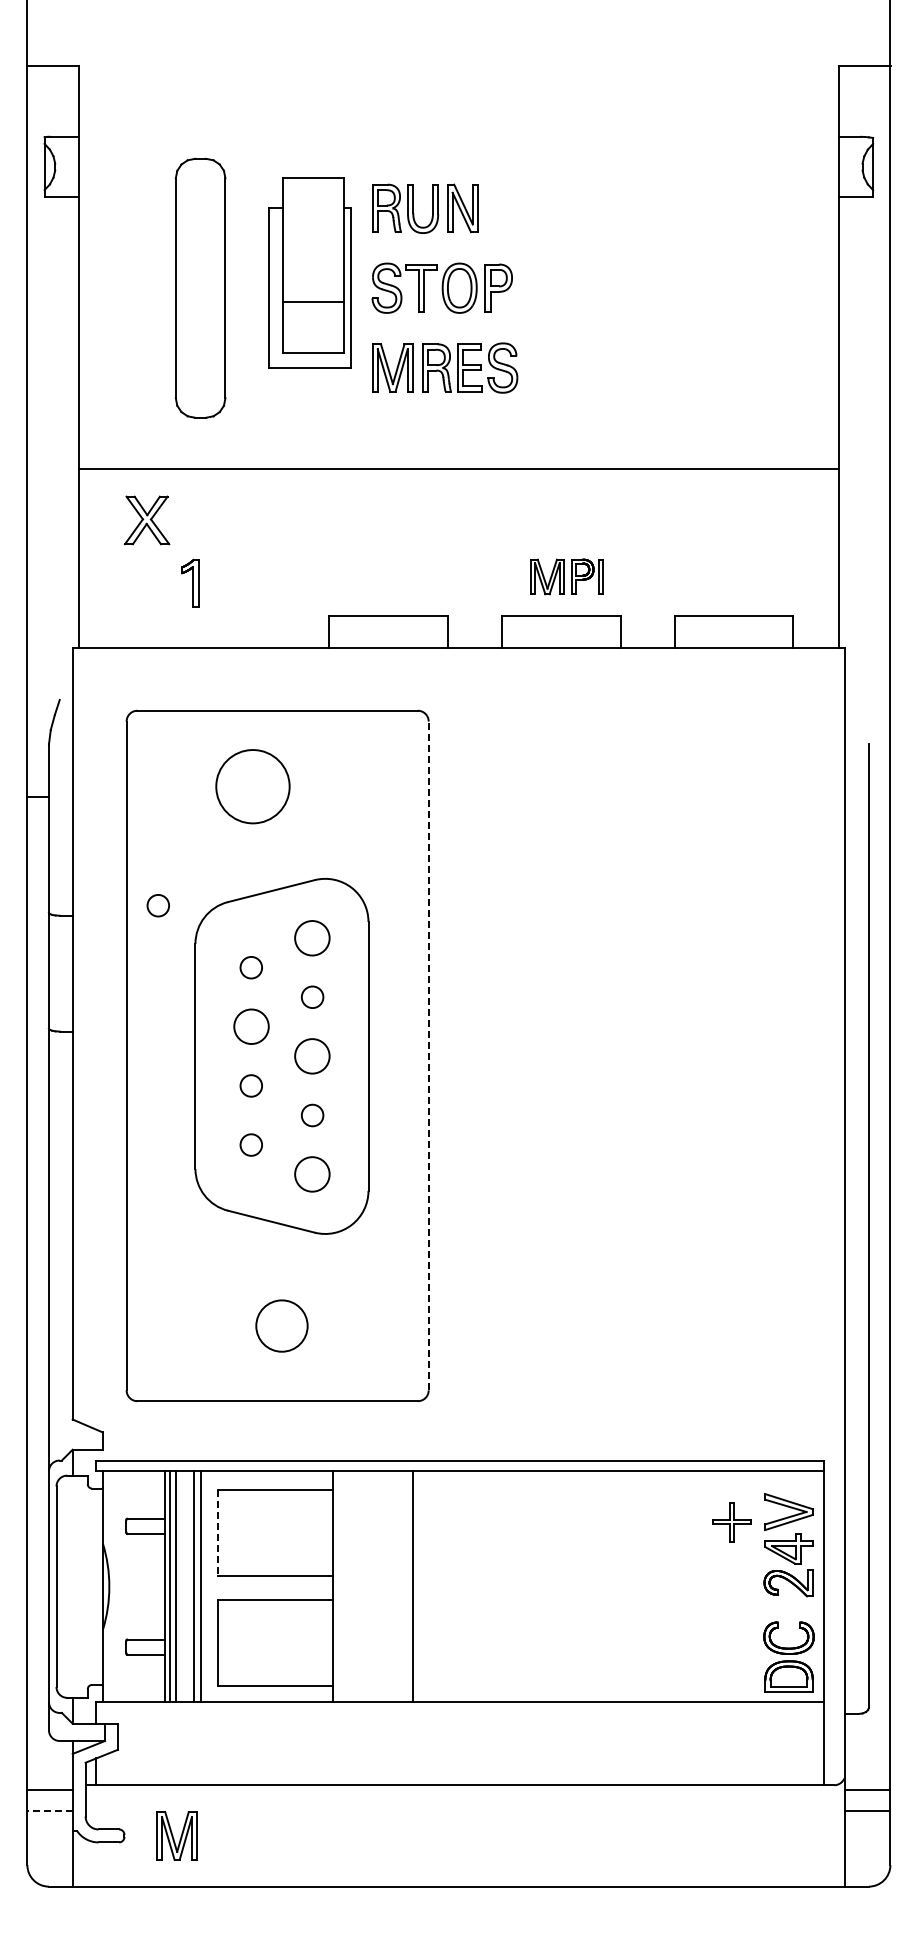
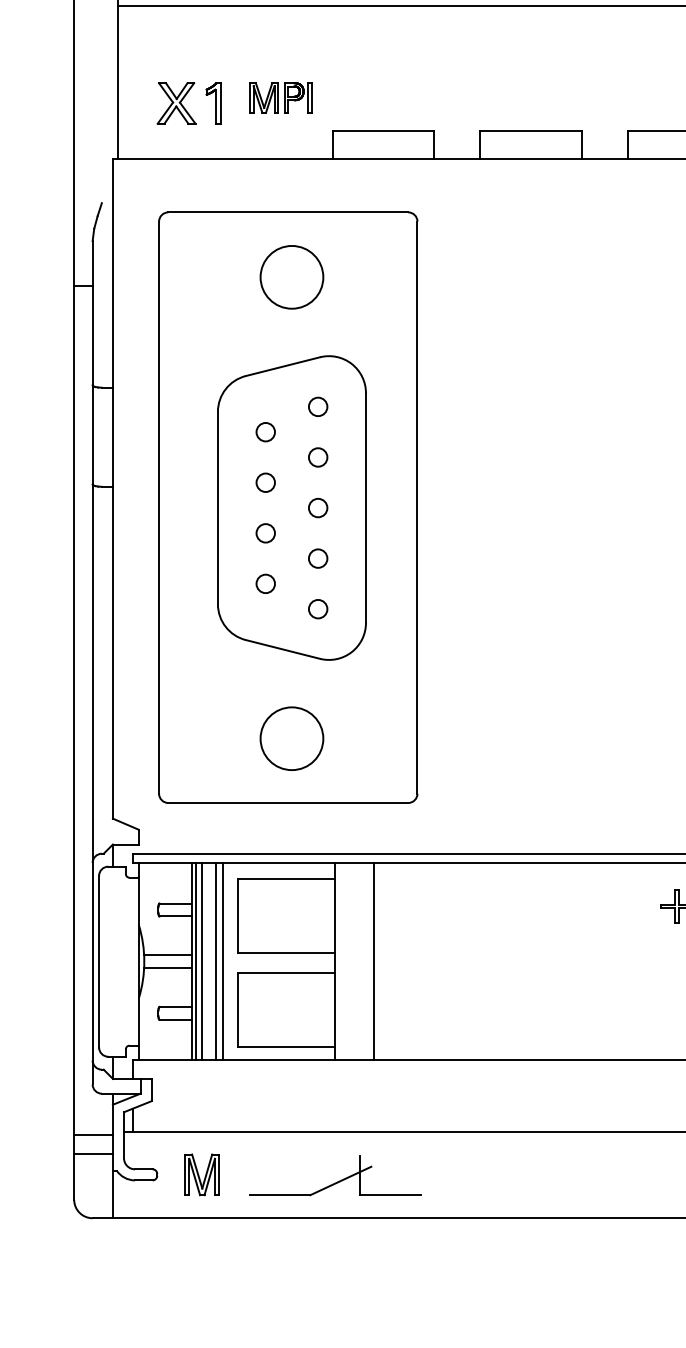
part: (147, 520) -> (176, 103), moved
part: (566, 576) -> (280, 97), moved
circle: (252, 786) -> (291, 277), moved
circle: (157, 905) -> (185, 378), removed
circle: (312, 937) -> (318, 406), size x0.62
circle: (250, 1026) -> (265, 482), size x0.62
line: (428, 1055) -> (417, 507), dashed -> solid
circle: (312, 1056) -> (318, 508), size x0.62
circle: (312, 1174) -> (318, 609), size x0.62
circle: (281, 1325) -> (291, 738), size x1.43
line: (218, 1533) -> (237, 916), dashed -> solid
line: (136, 1579) -> (167, 955), added
line: (412, 1586) -> (373, 961), moved
line: (136, 1594) -> (167, 968), added
line: (50, 1811) -> (93, 1153), dashed -> solid
part: (335, 1843) -> (337, 1181), added

